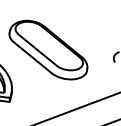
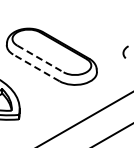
line: (38, 49) -> (40, 58), solid -> dashed
line: (33, 57) -> (36, 67), solid -> dashed

